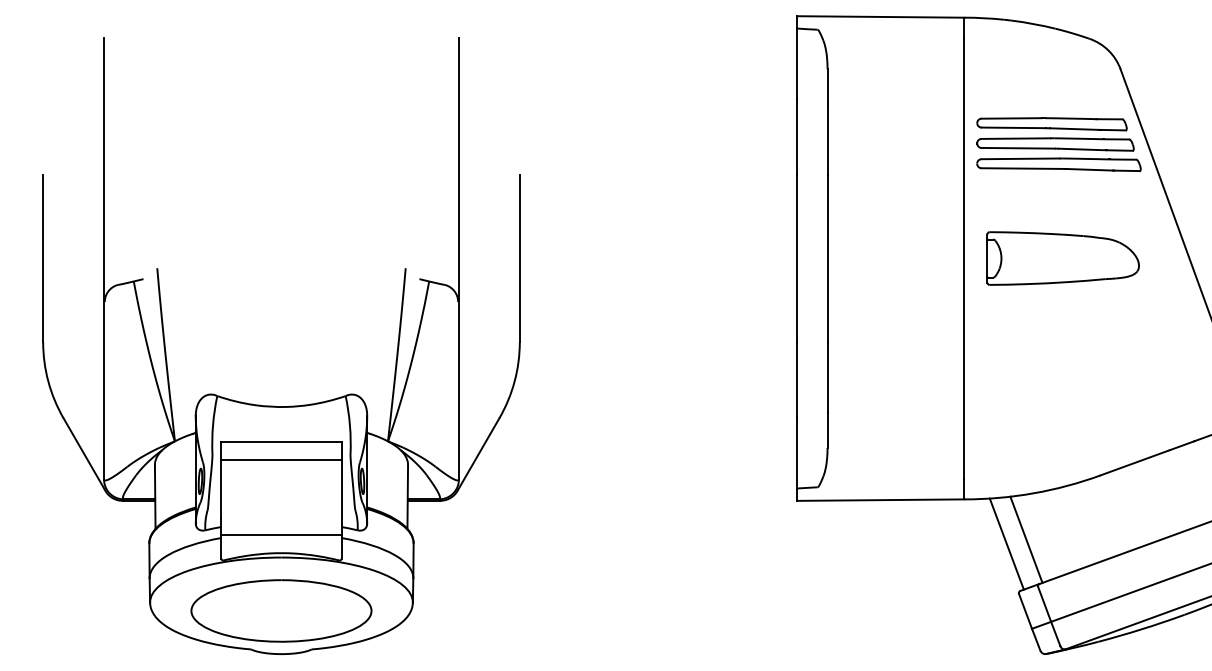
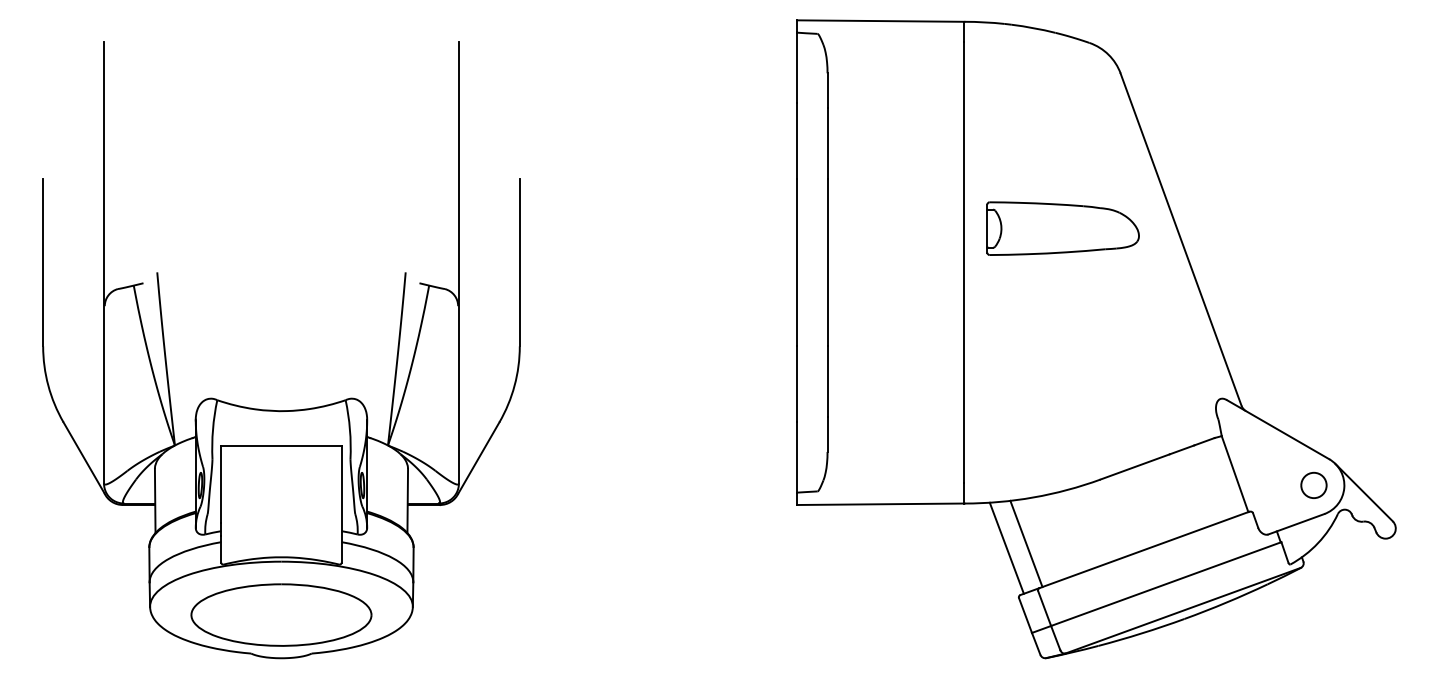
part: (1058, 144) -> (1058, 148), removed
part: (1062, 258) -> (1062, 228), moved
line: (281, 459) -> (281, 463), removed
line: (281, 534) -> (281, 538), removed

